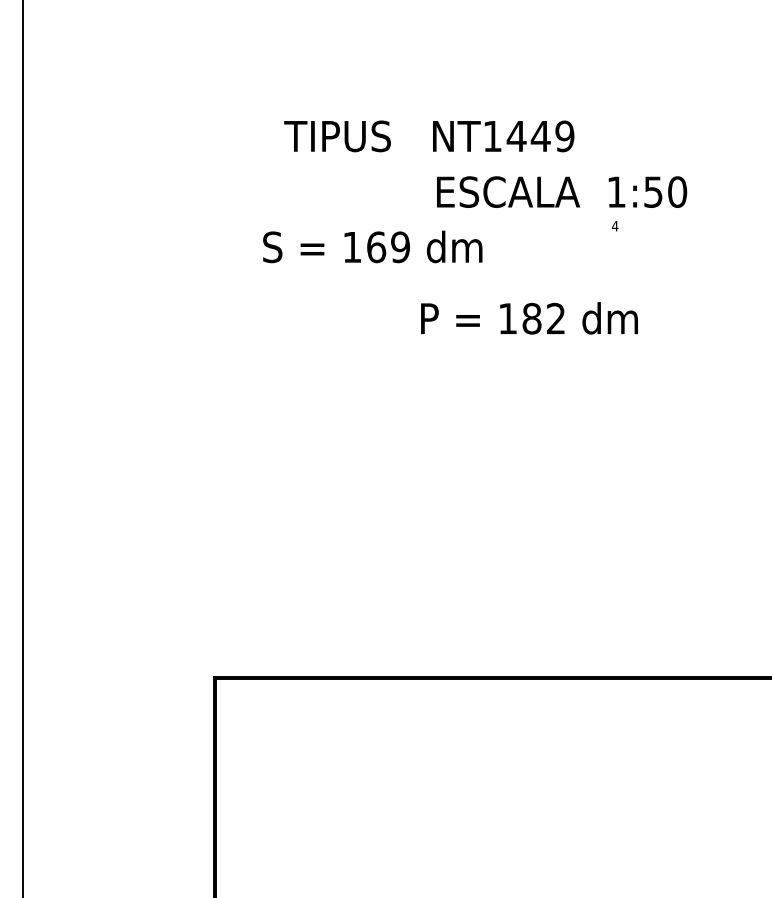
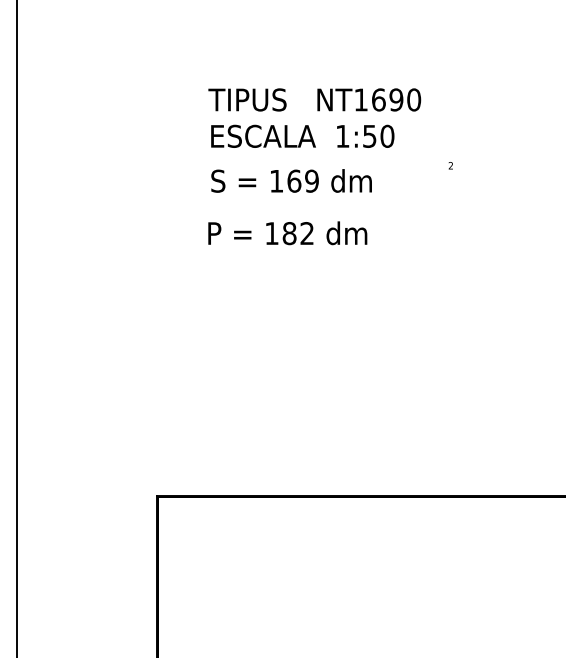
text: (540, 136) -> (396, 100), NT1449 -> NT1690
text: (562, 191) -> (303, 135), moved
text: (614, 226) -> (450, 165), 4 -> 2
text: (372, 246) -> (291, 180), moved
text: (529, 318) -> (287, 233), moved

